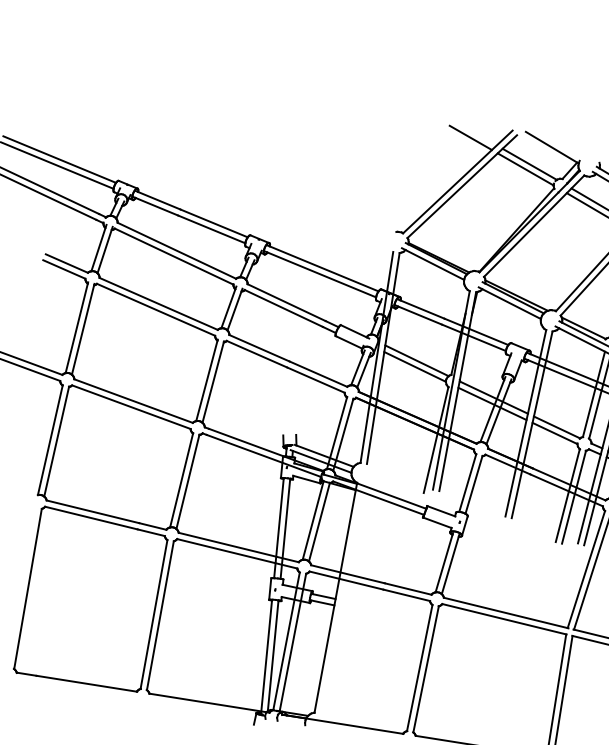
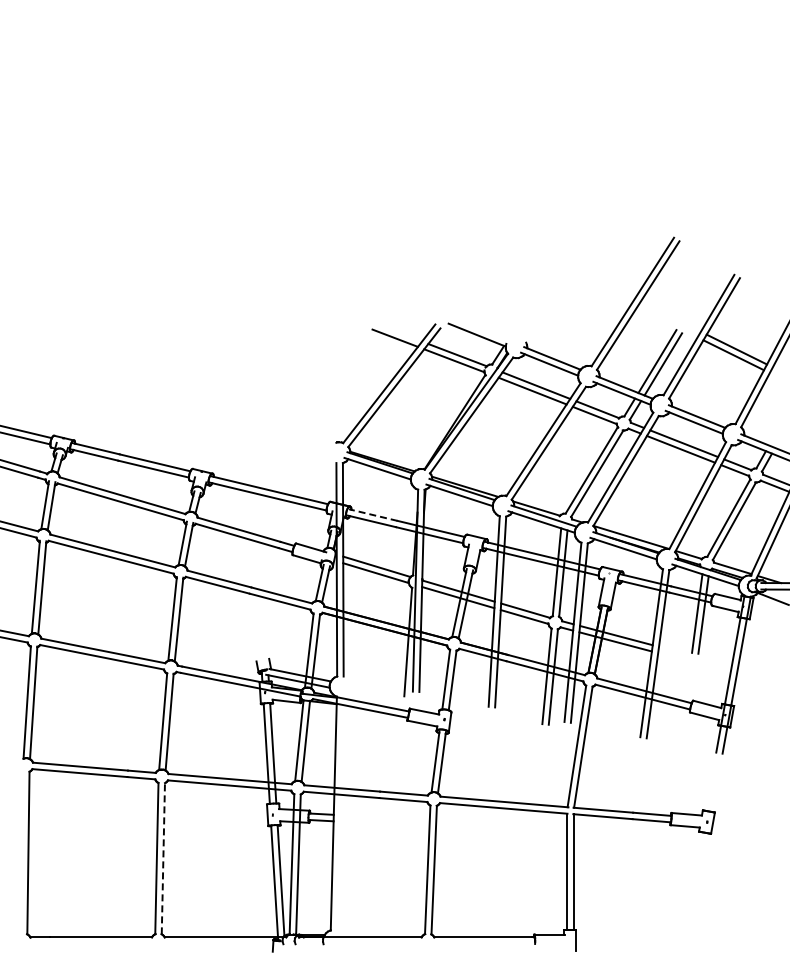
line: (421, 309) -> (373, 515), solid -> dashed
line: (160, 615) -> (163, 858), solid -> dashed

